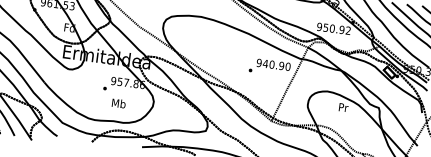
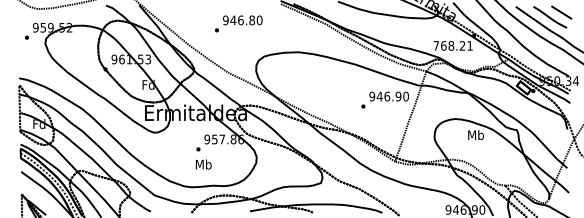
text: (333, 28) -> (452, 45), 950.92 -> 768.21
text: (272, 64) -> (387, 96), 940.90 -> 946.90
text: (118, 103) -> (203, 164), moved
text: (342, 107) -> (475, 135), Pr -> Mb

